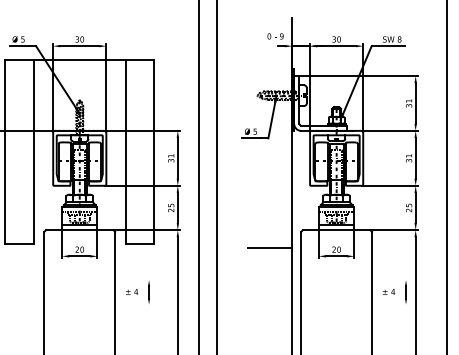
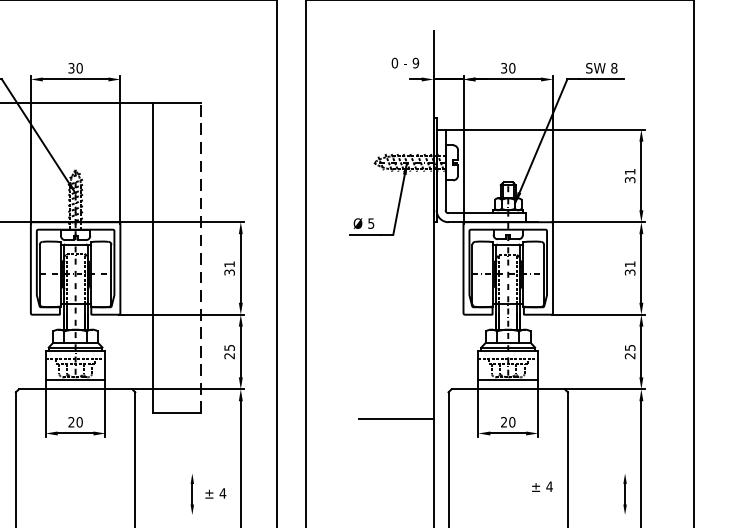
line: (154, 151) -> (201, 256), solid -> dashed
text: (132, 291) -> (216, 492), moved
text: (388, 291) -> (541, 485), moved

